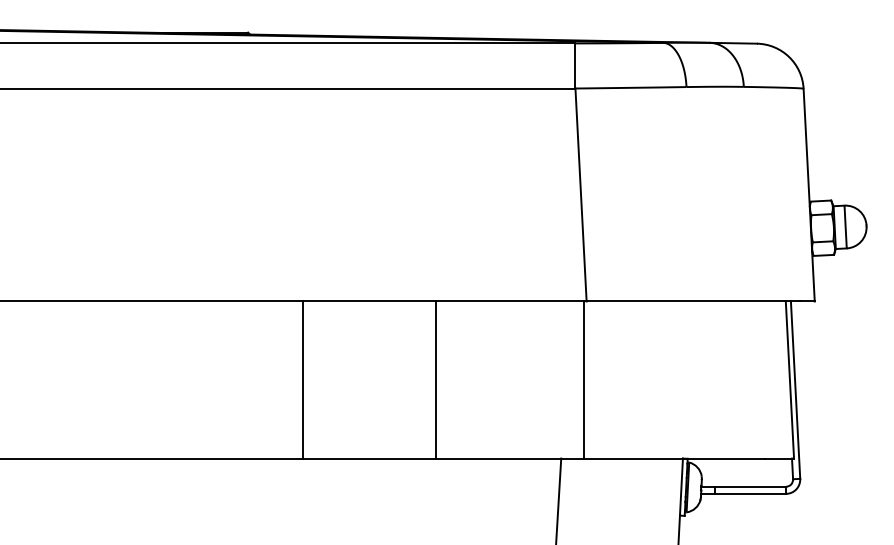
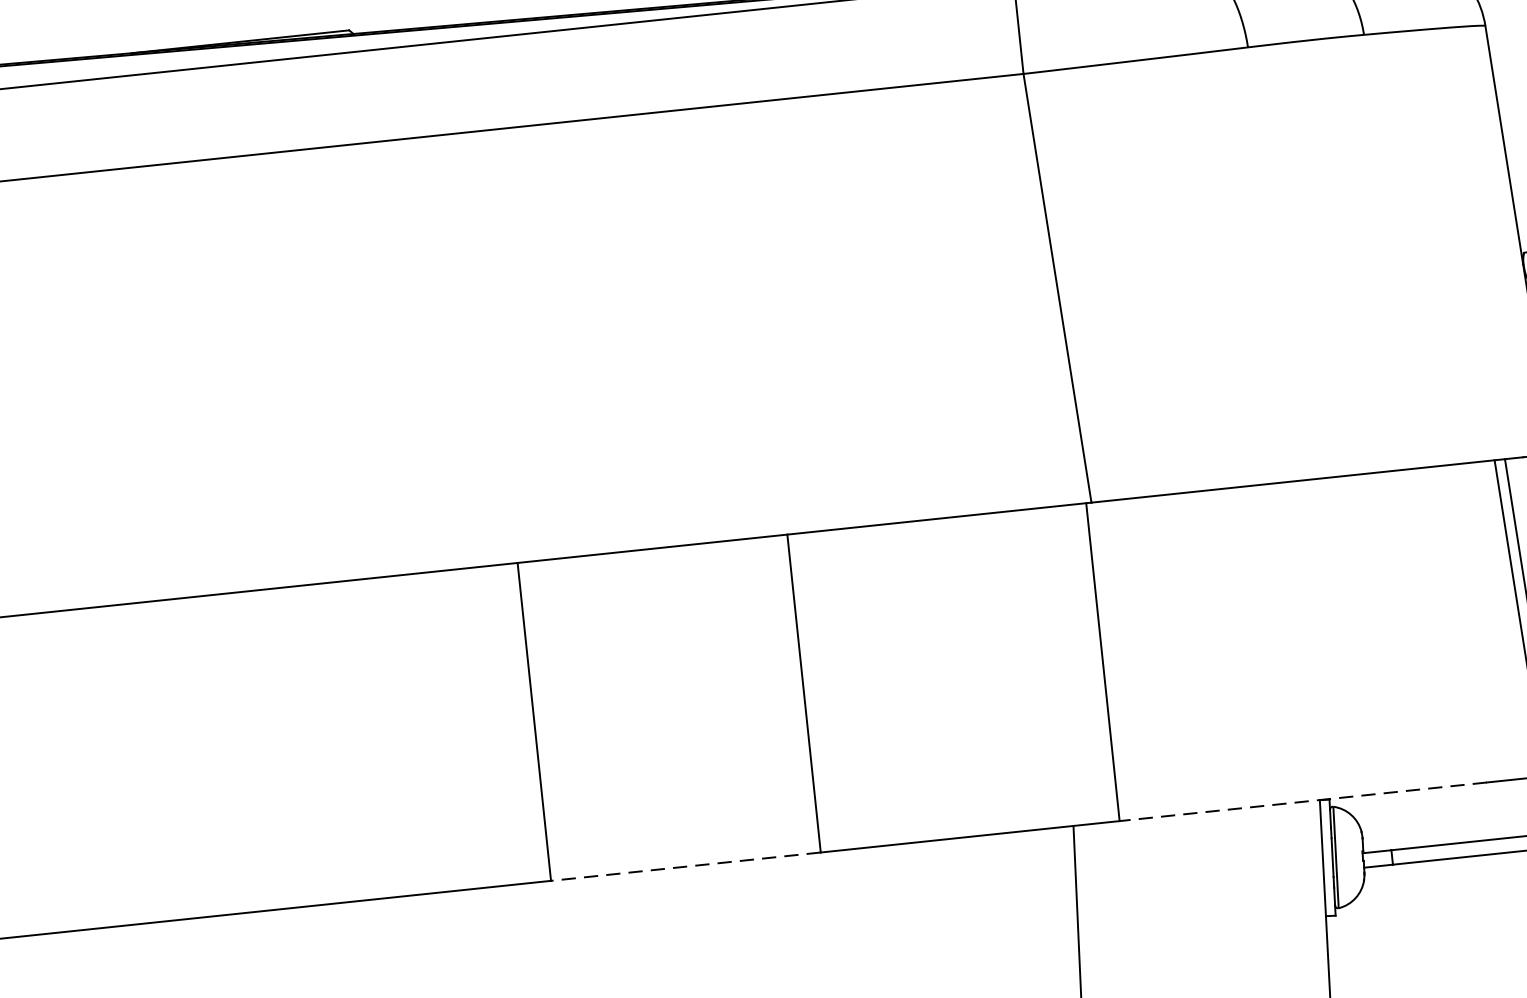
line: (369, 458) -> (685, 866), solid -> dashed
line: (674, 458) -> (1302, 801), solid -> dashed

